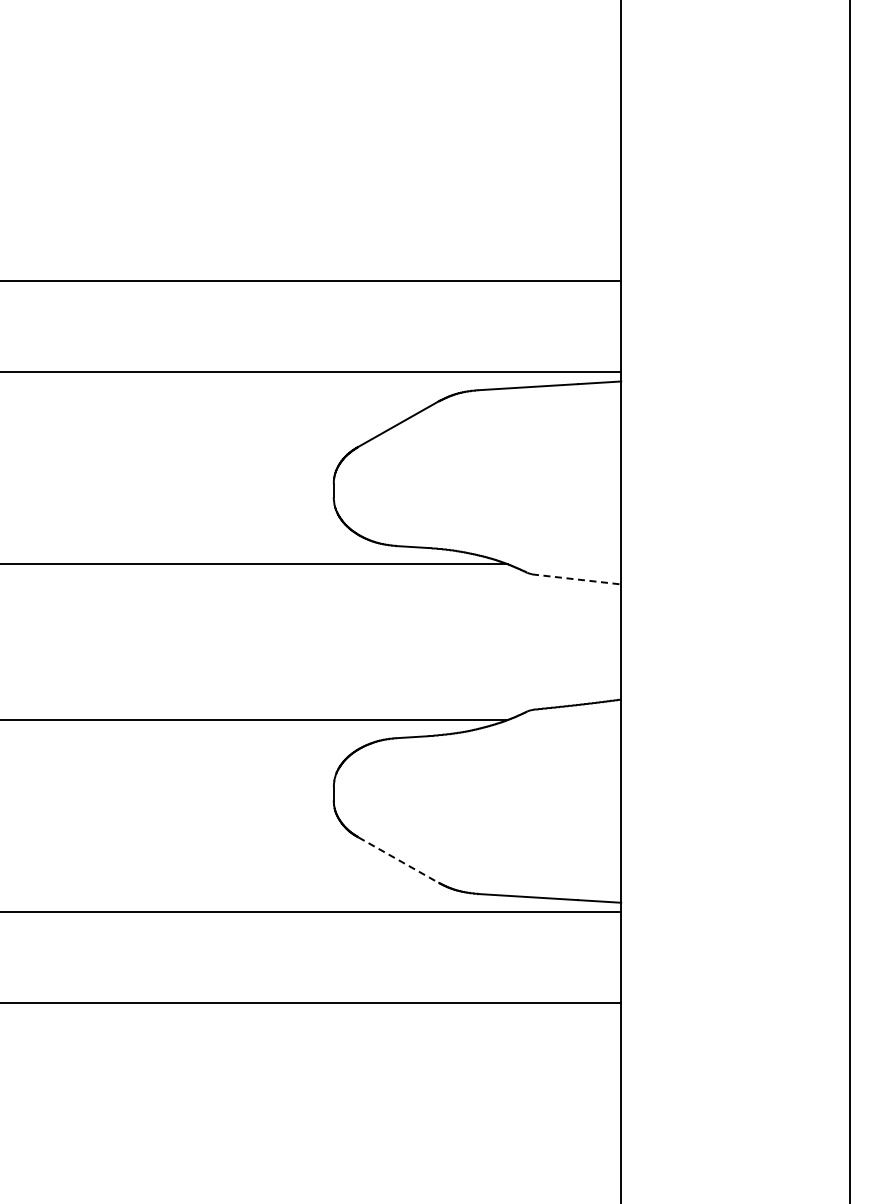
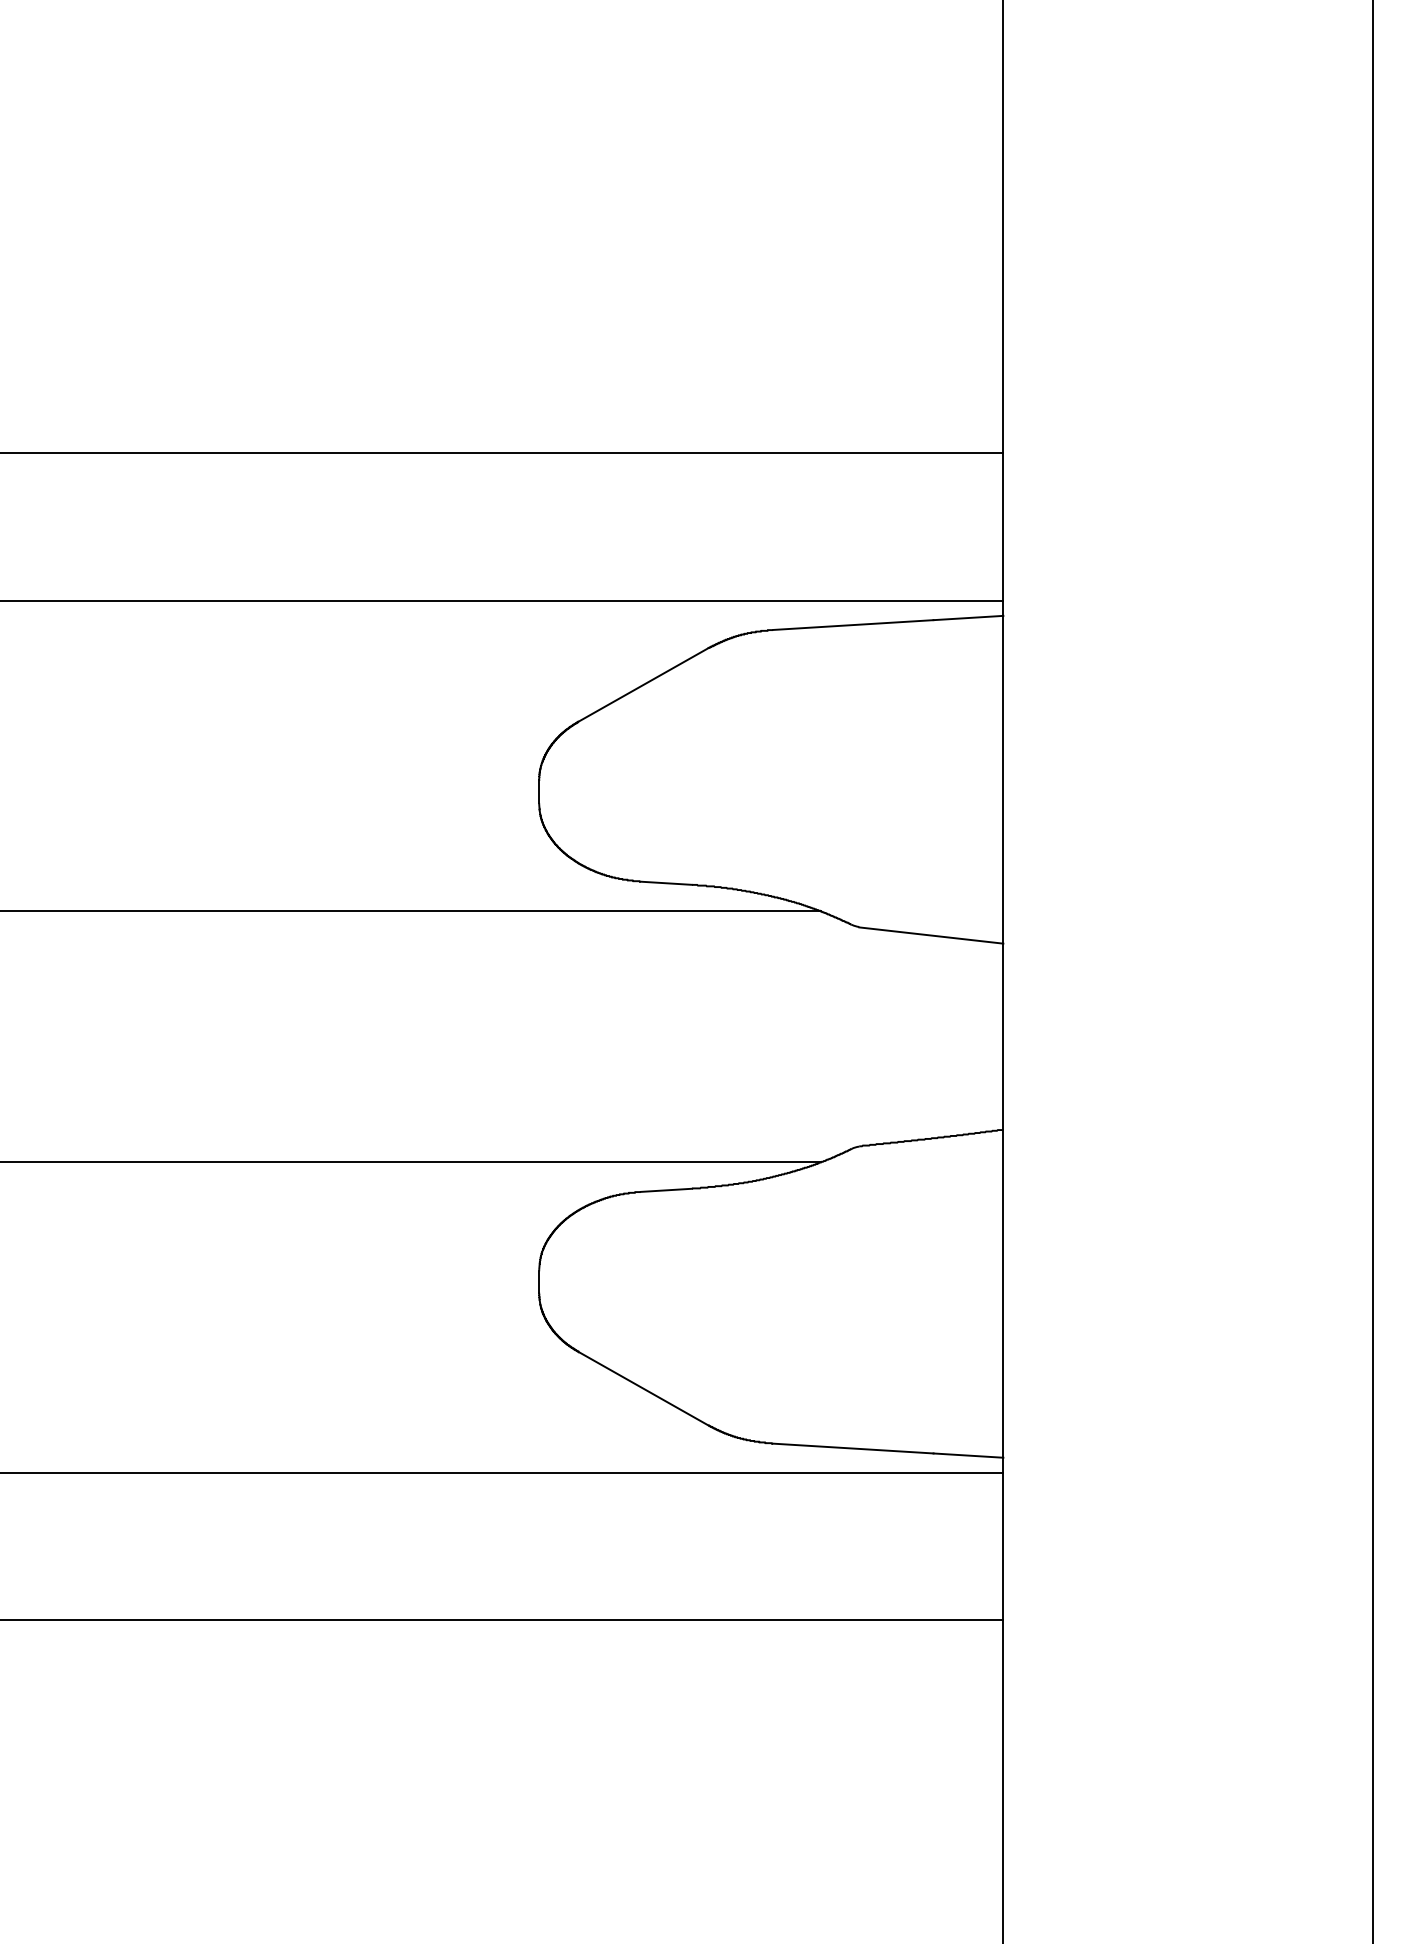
line: (576, 579) -> (931, 935), dashed -> solid
line: (398, 860) -> (643, 1389), dashed -> solid

